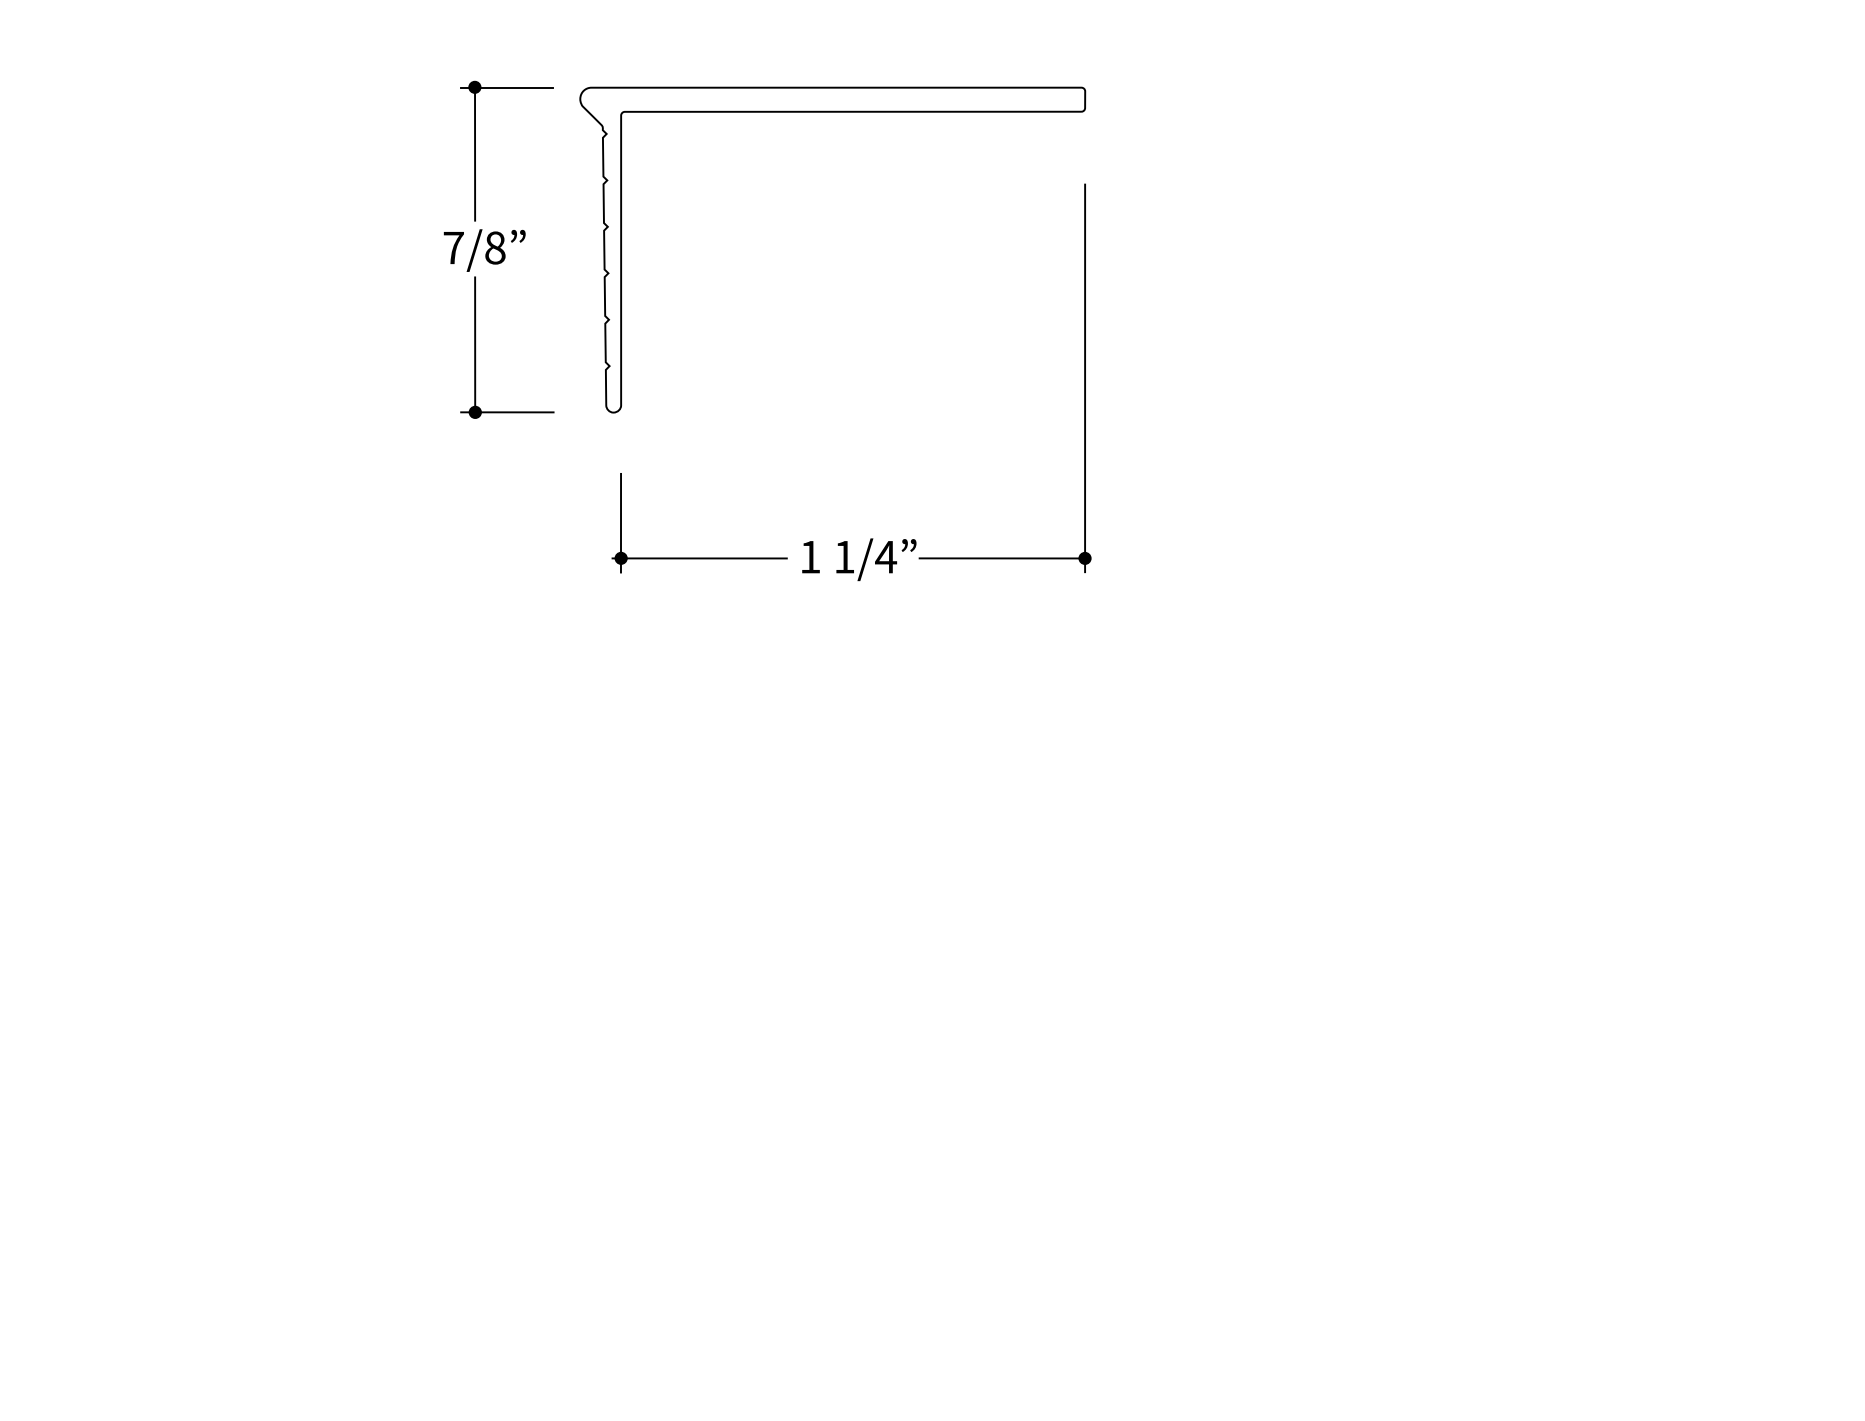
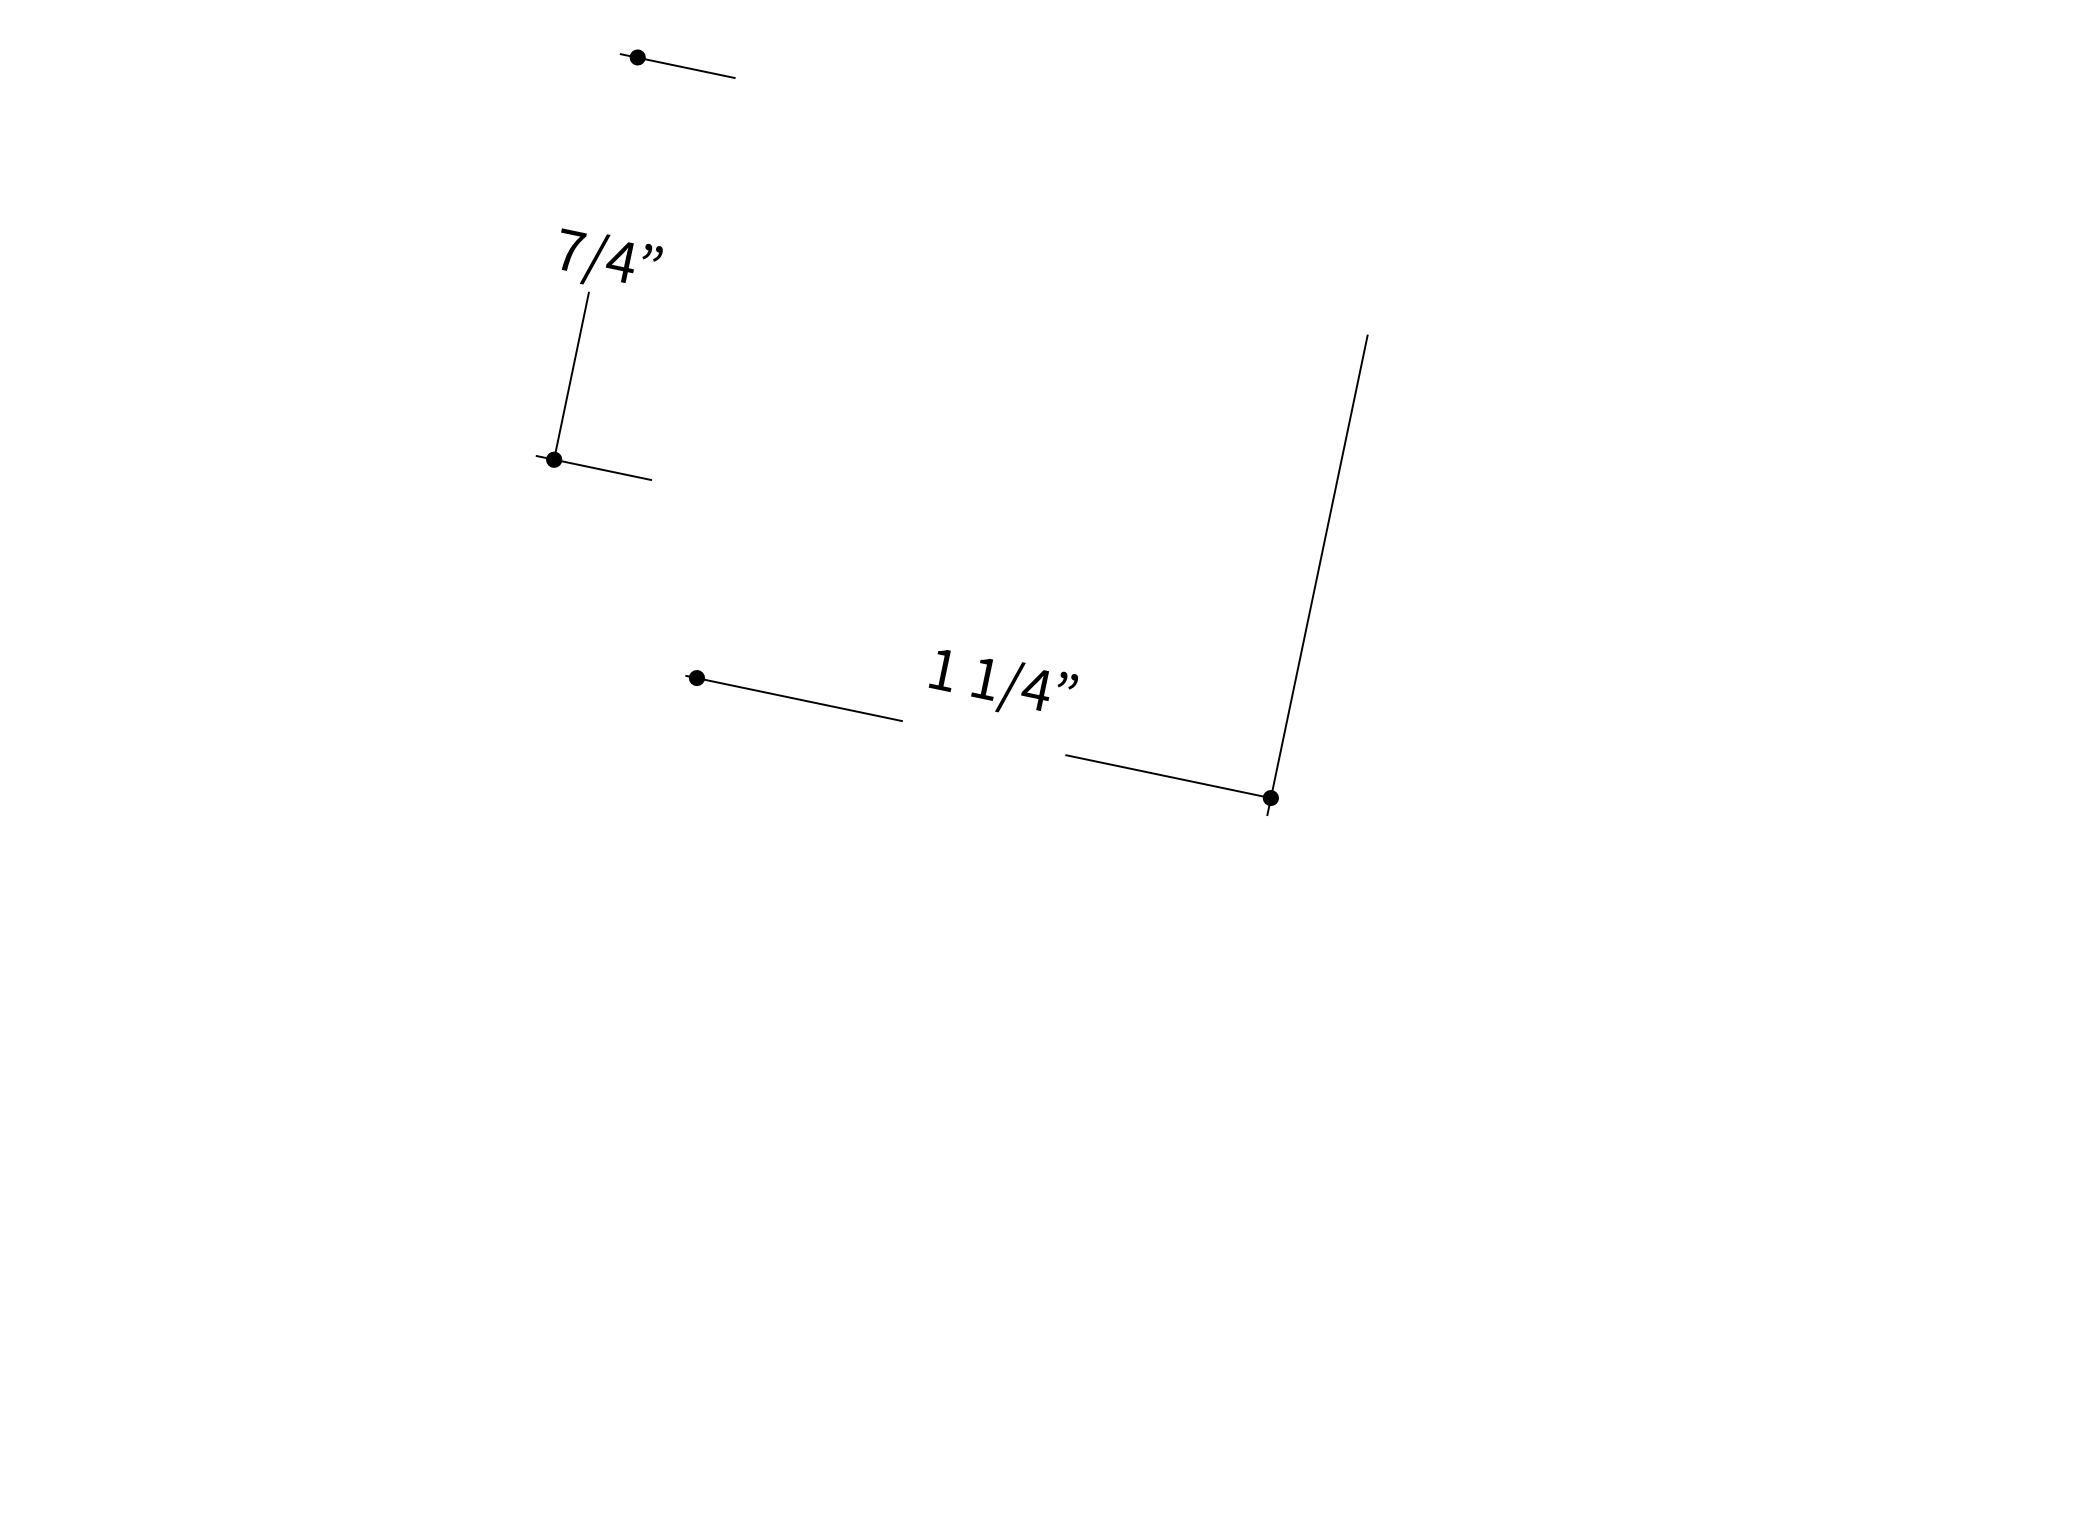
part: (832, 112) -> (1073, 181), removed
line: (475, 153) -> (621, 139), removed
text: (495, 247) -> (621, 260), 7/8 -> 7/4
line: (620, 522) -> (705, 633), removed
text: (859, 559) -> (1003, 685), moved

